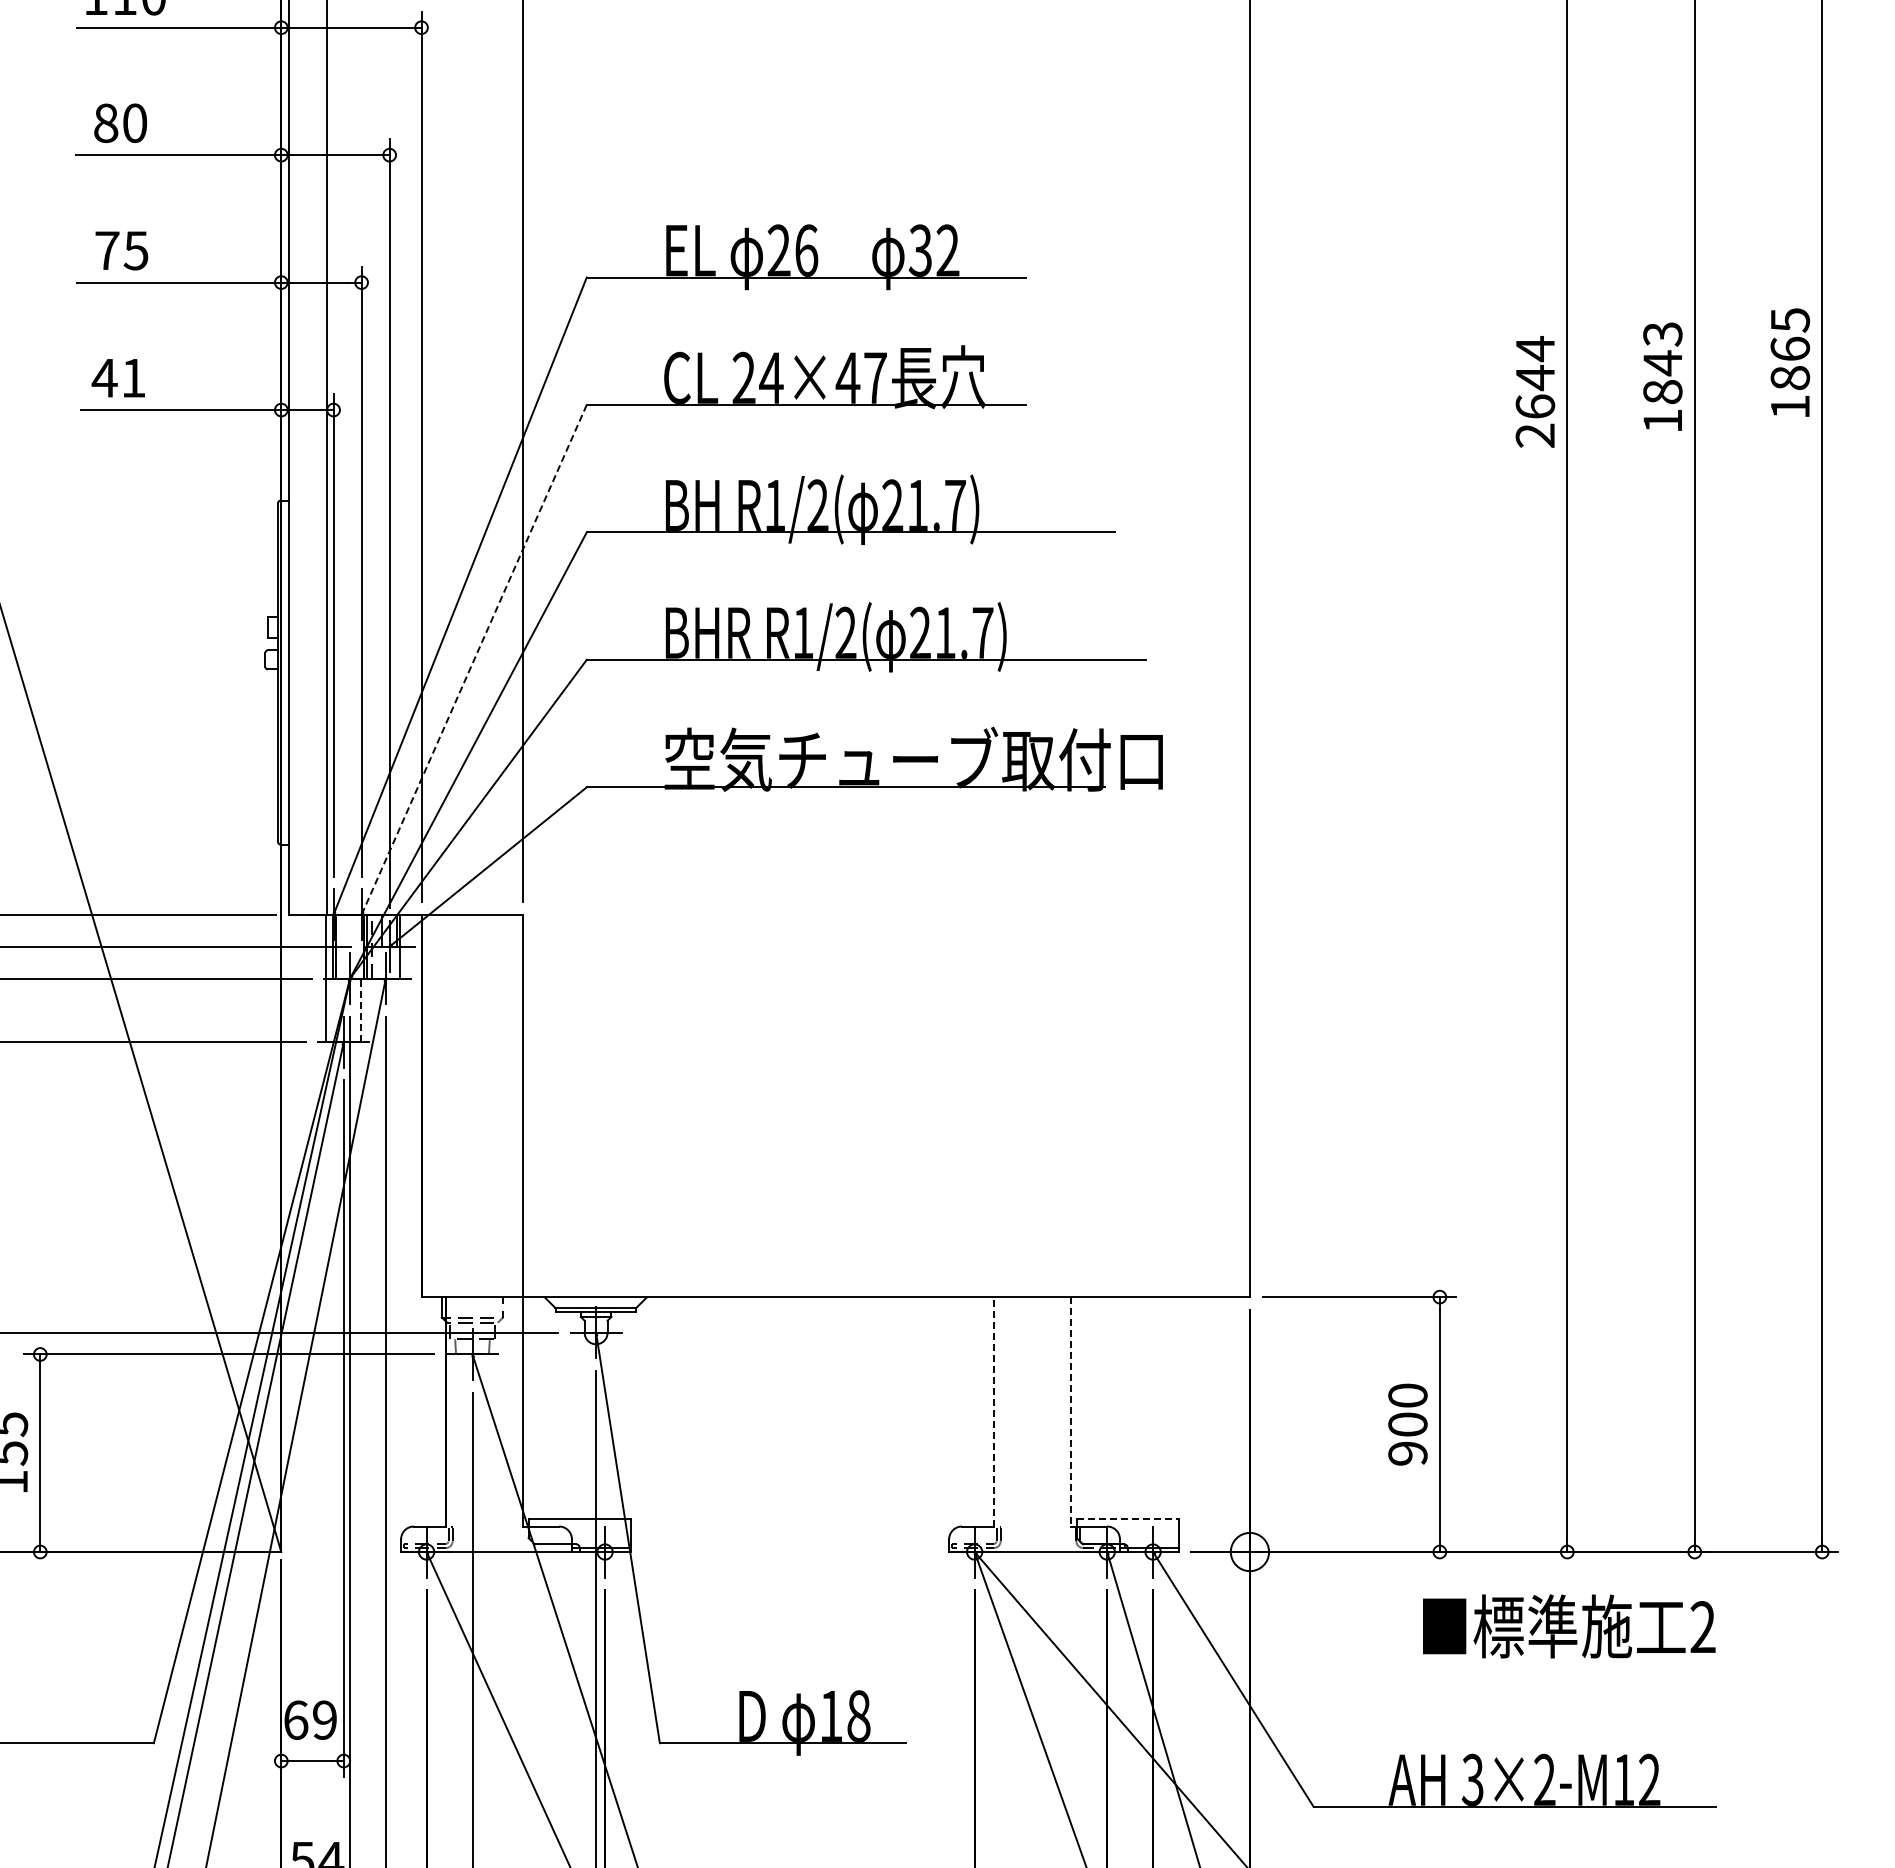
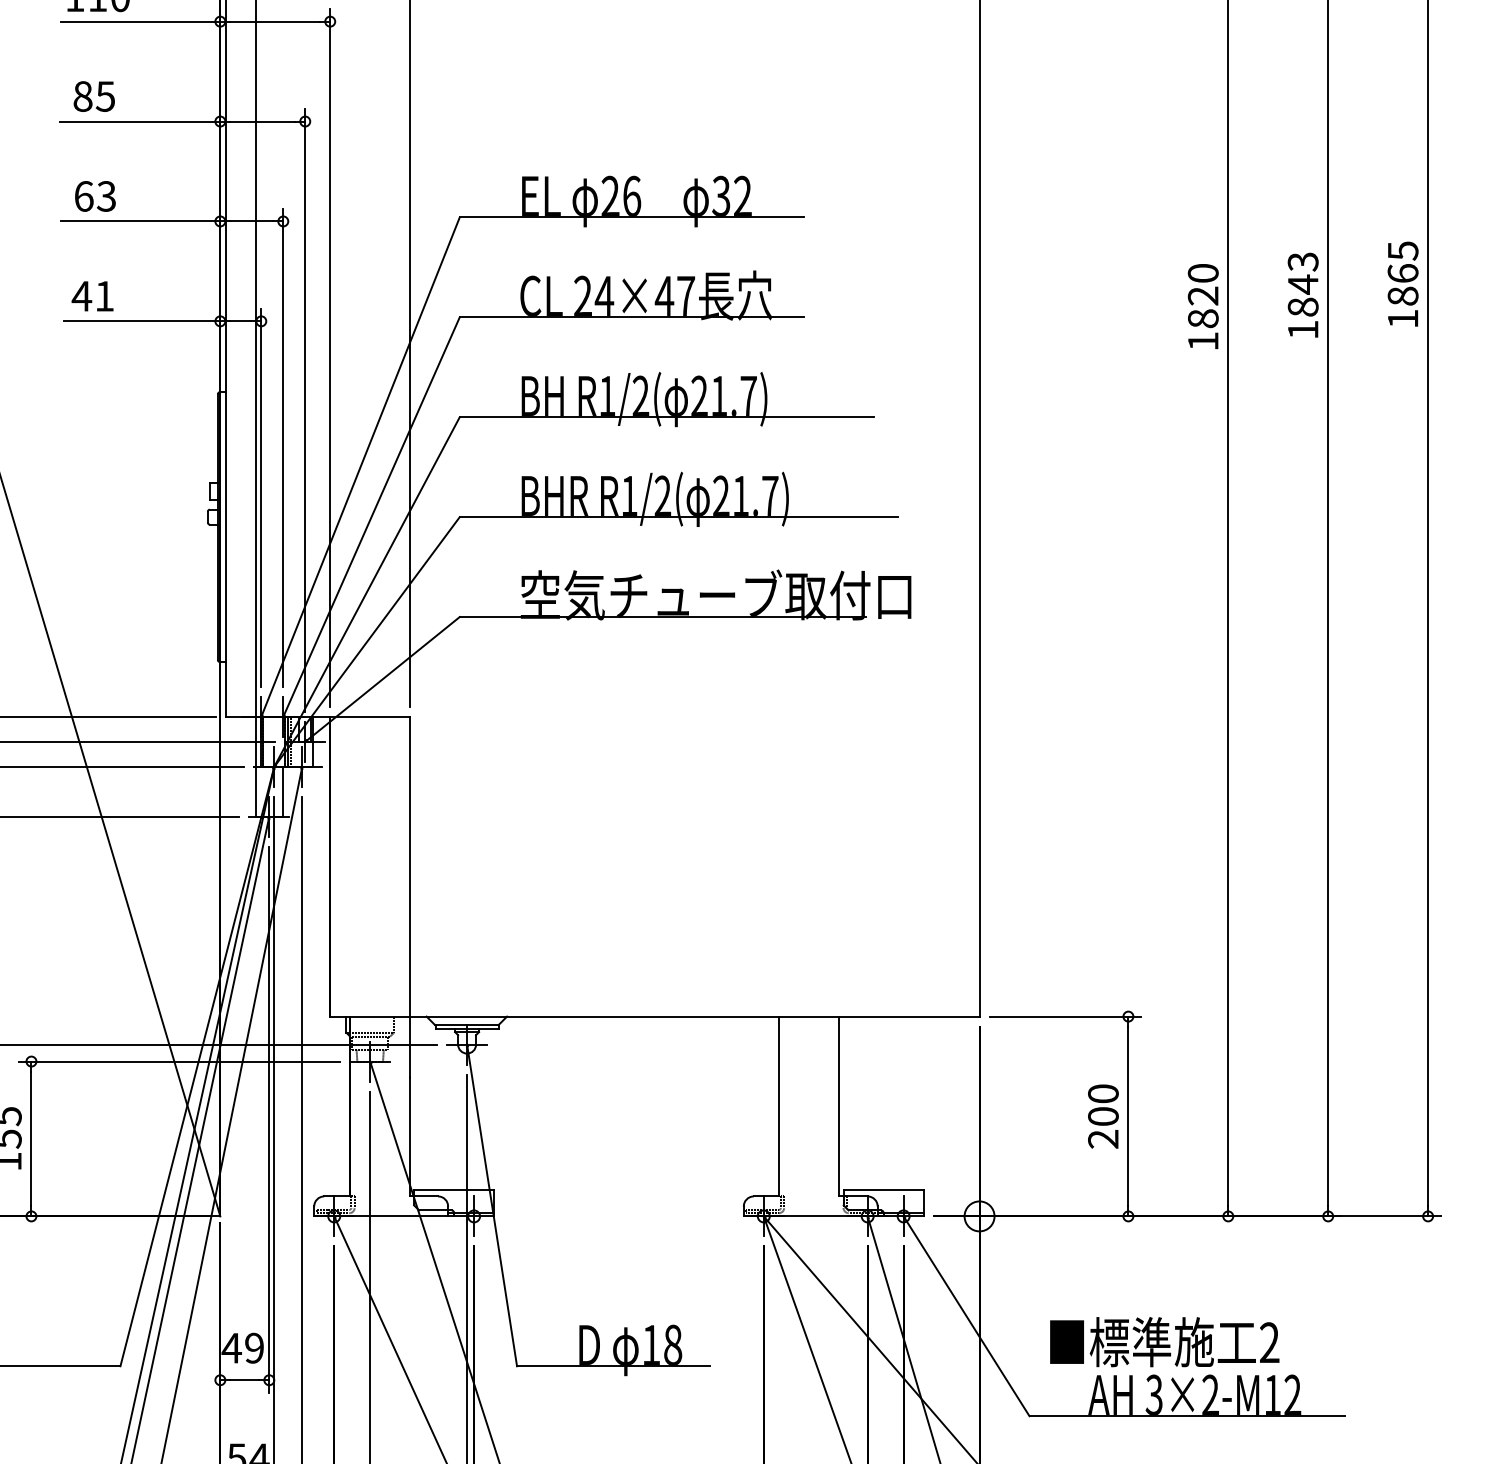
text: (134, 122) -> (105, 95), 80 -> 85
text: (121, 250) -> (95, 196), 75 -> 63
text: (1535, 391) -> (1203, 306), 2644 -> 1820
line: (474, 659) -> (371, 516), dashed -> solid
line: (361, 1010) -> (283, 791), dashed -> solid
line: (994, 1411) -> (779, 1106), dashed -> solid
line: (1070, 1411) -> (838, 1106), dashed -> solid
text: (1407, 1453) -> (1103, 1139), 900 -> 200
line: (1127, 1518) -> (883, 1190), dashed -> solid
text: (1569, 1626) -> (1164, 1342), moved
text: (295, 1719) -> (231, 1347), 69 -> 49

